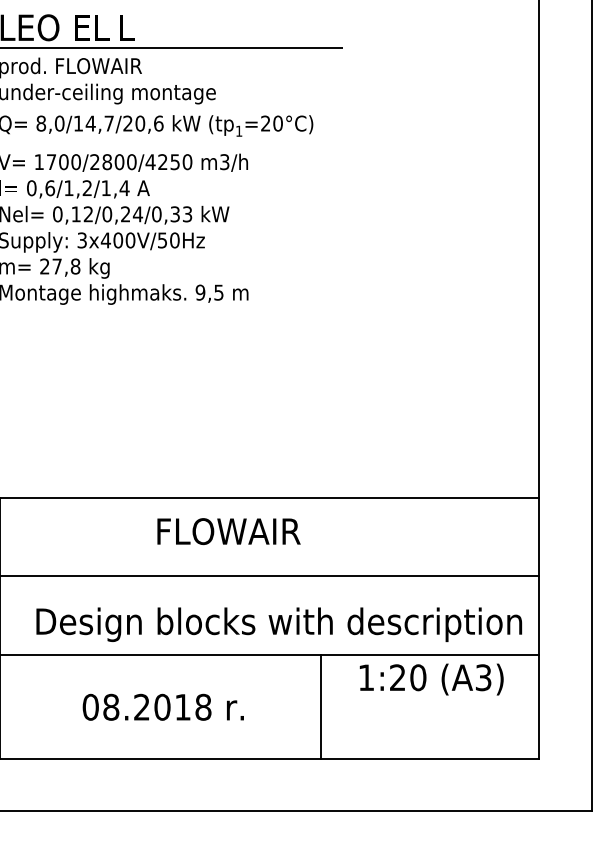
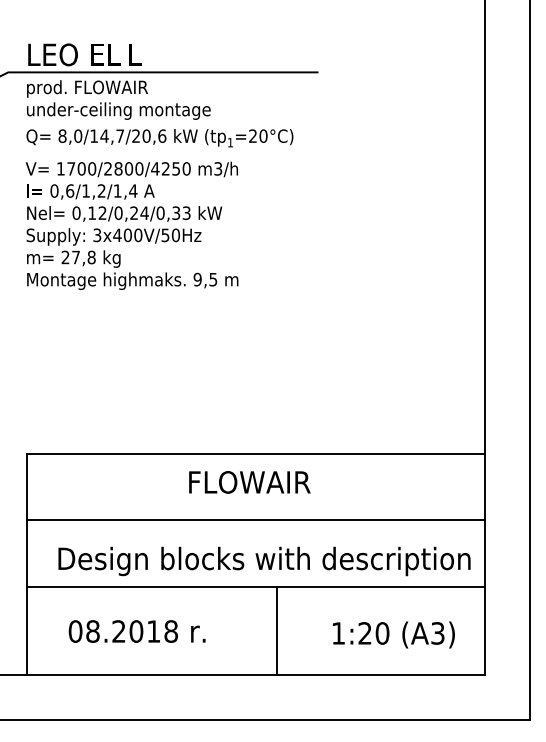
text: (228, 531) -> (249, 482), moved
text: (431, 678) -> (393, 634), moved
line: (320, 706) -> (276, 630), moved
text: (162, 707) -> (136, 631), moved

